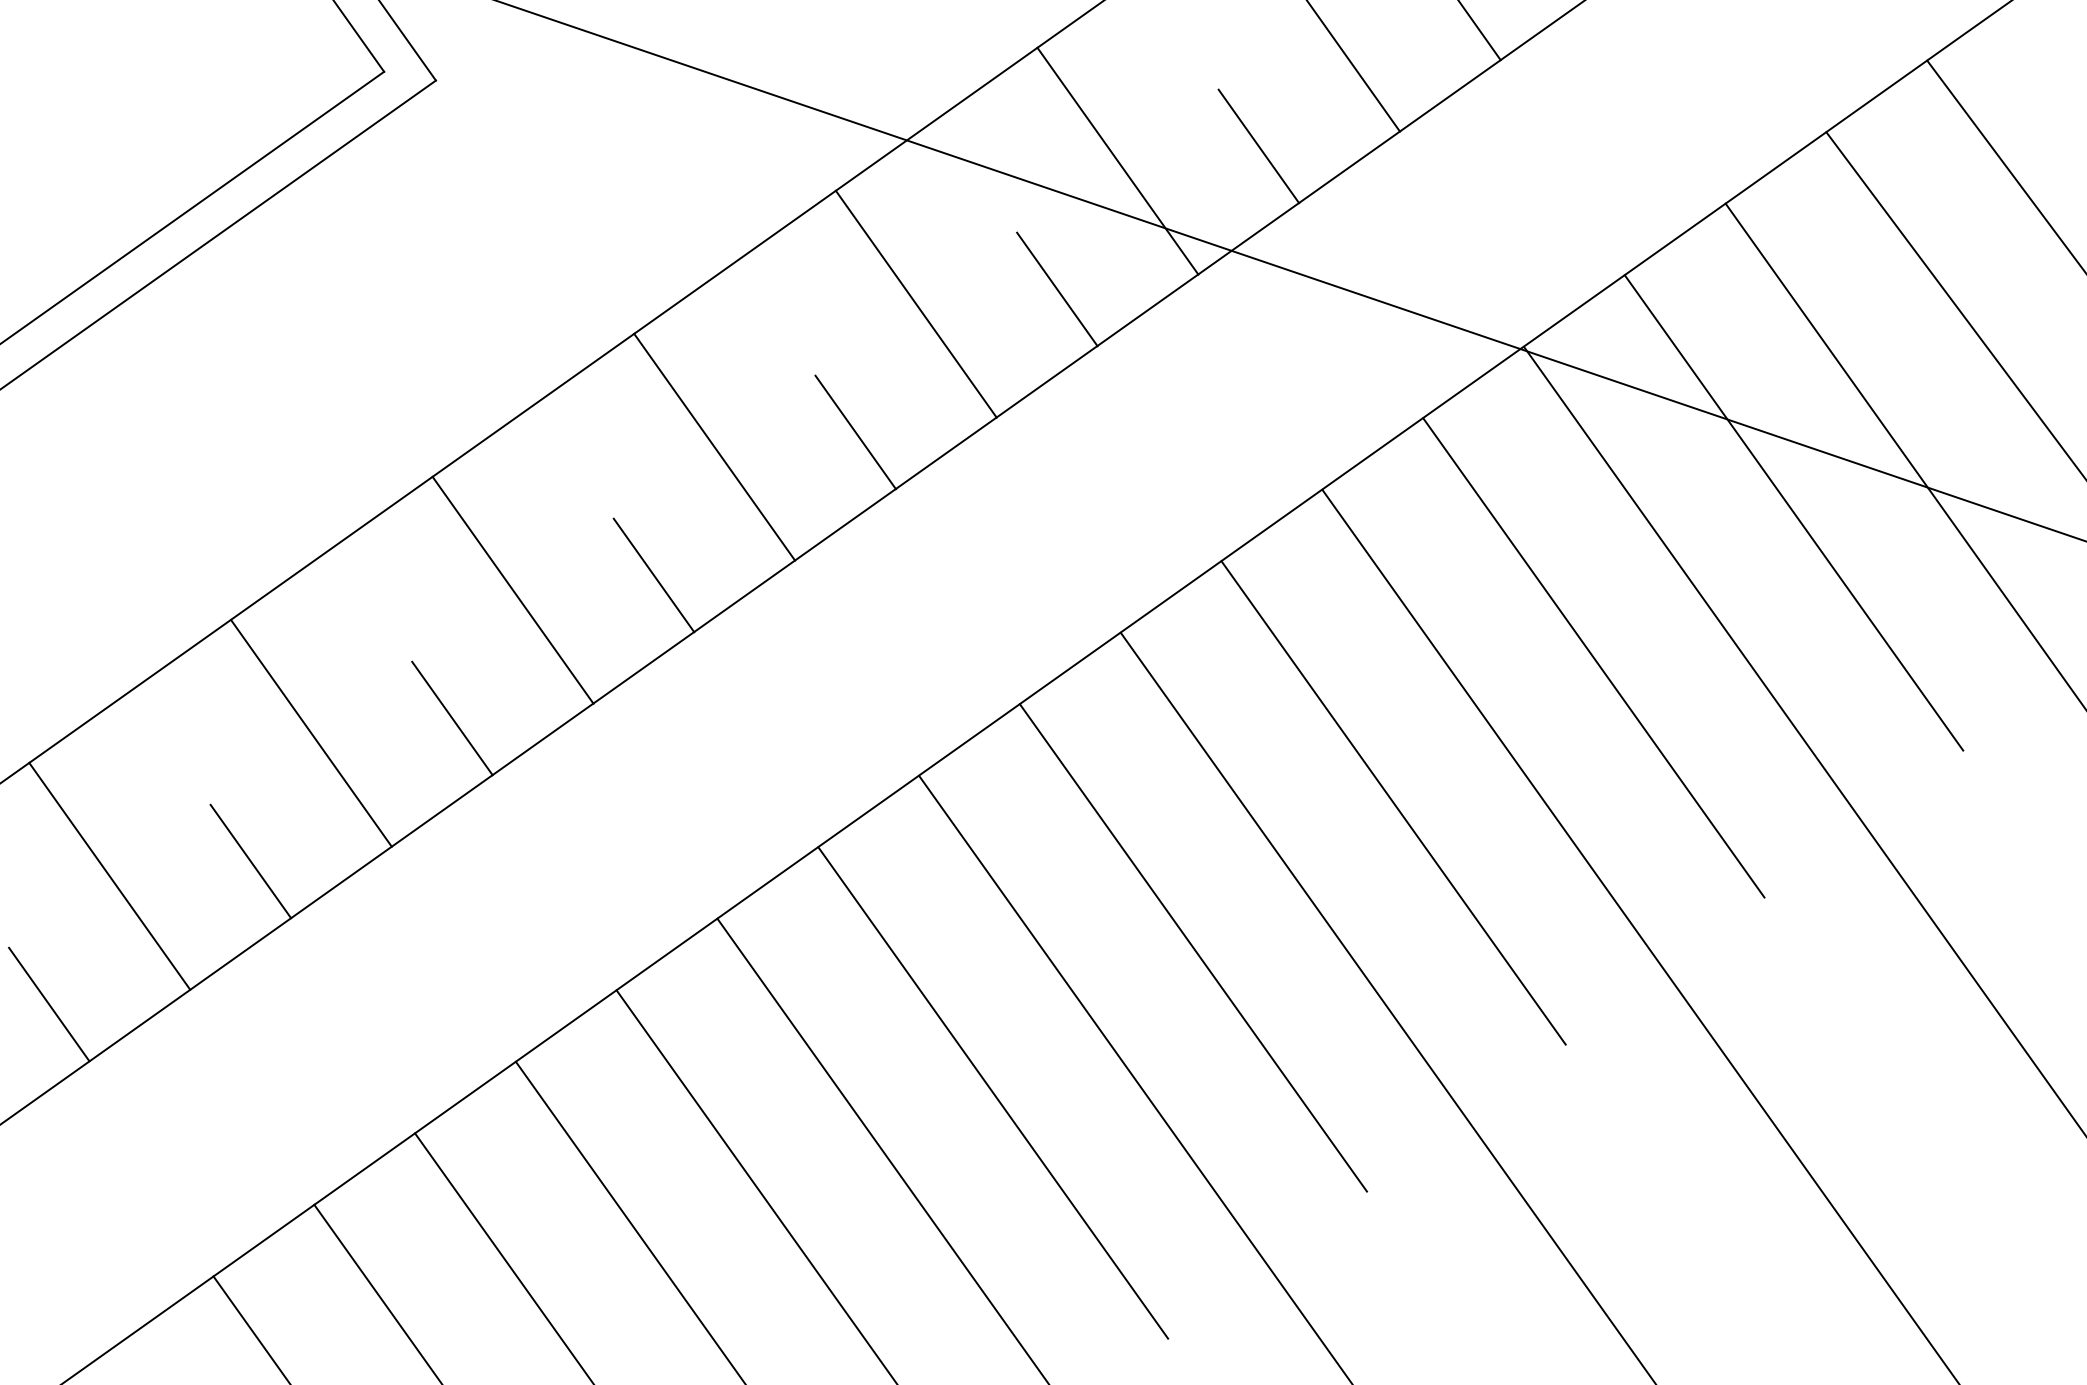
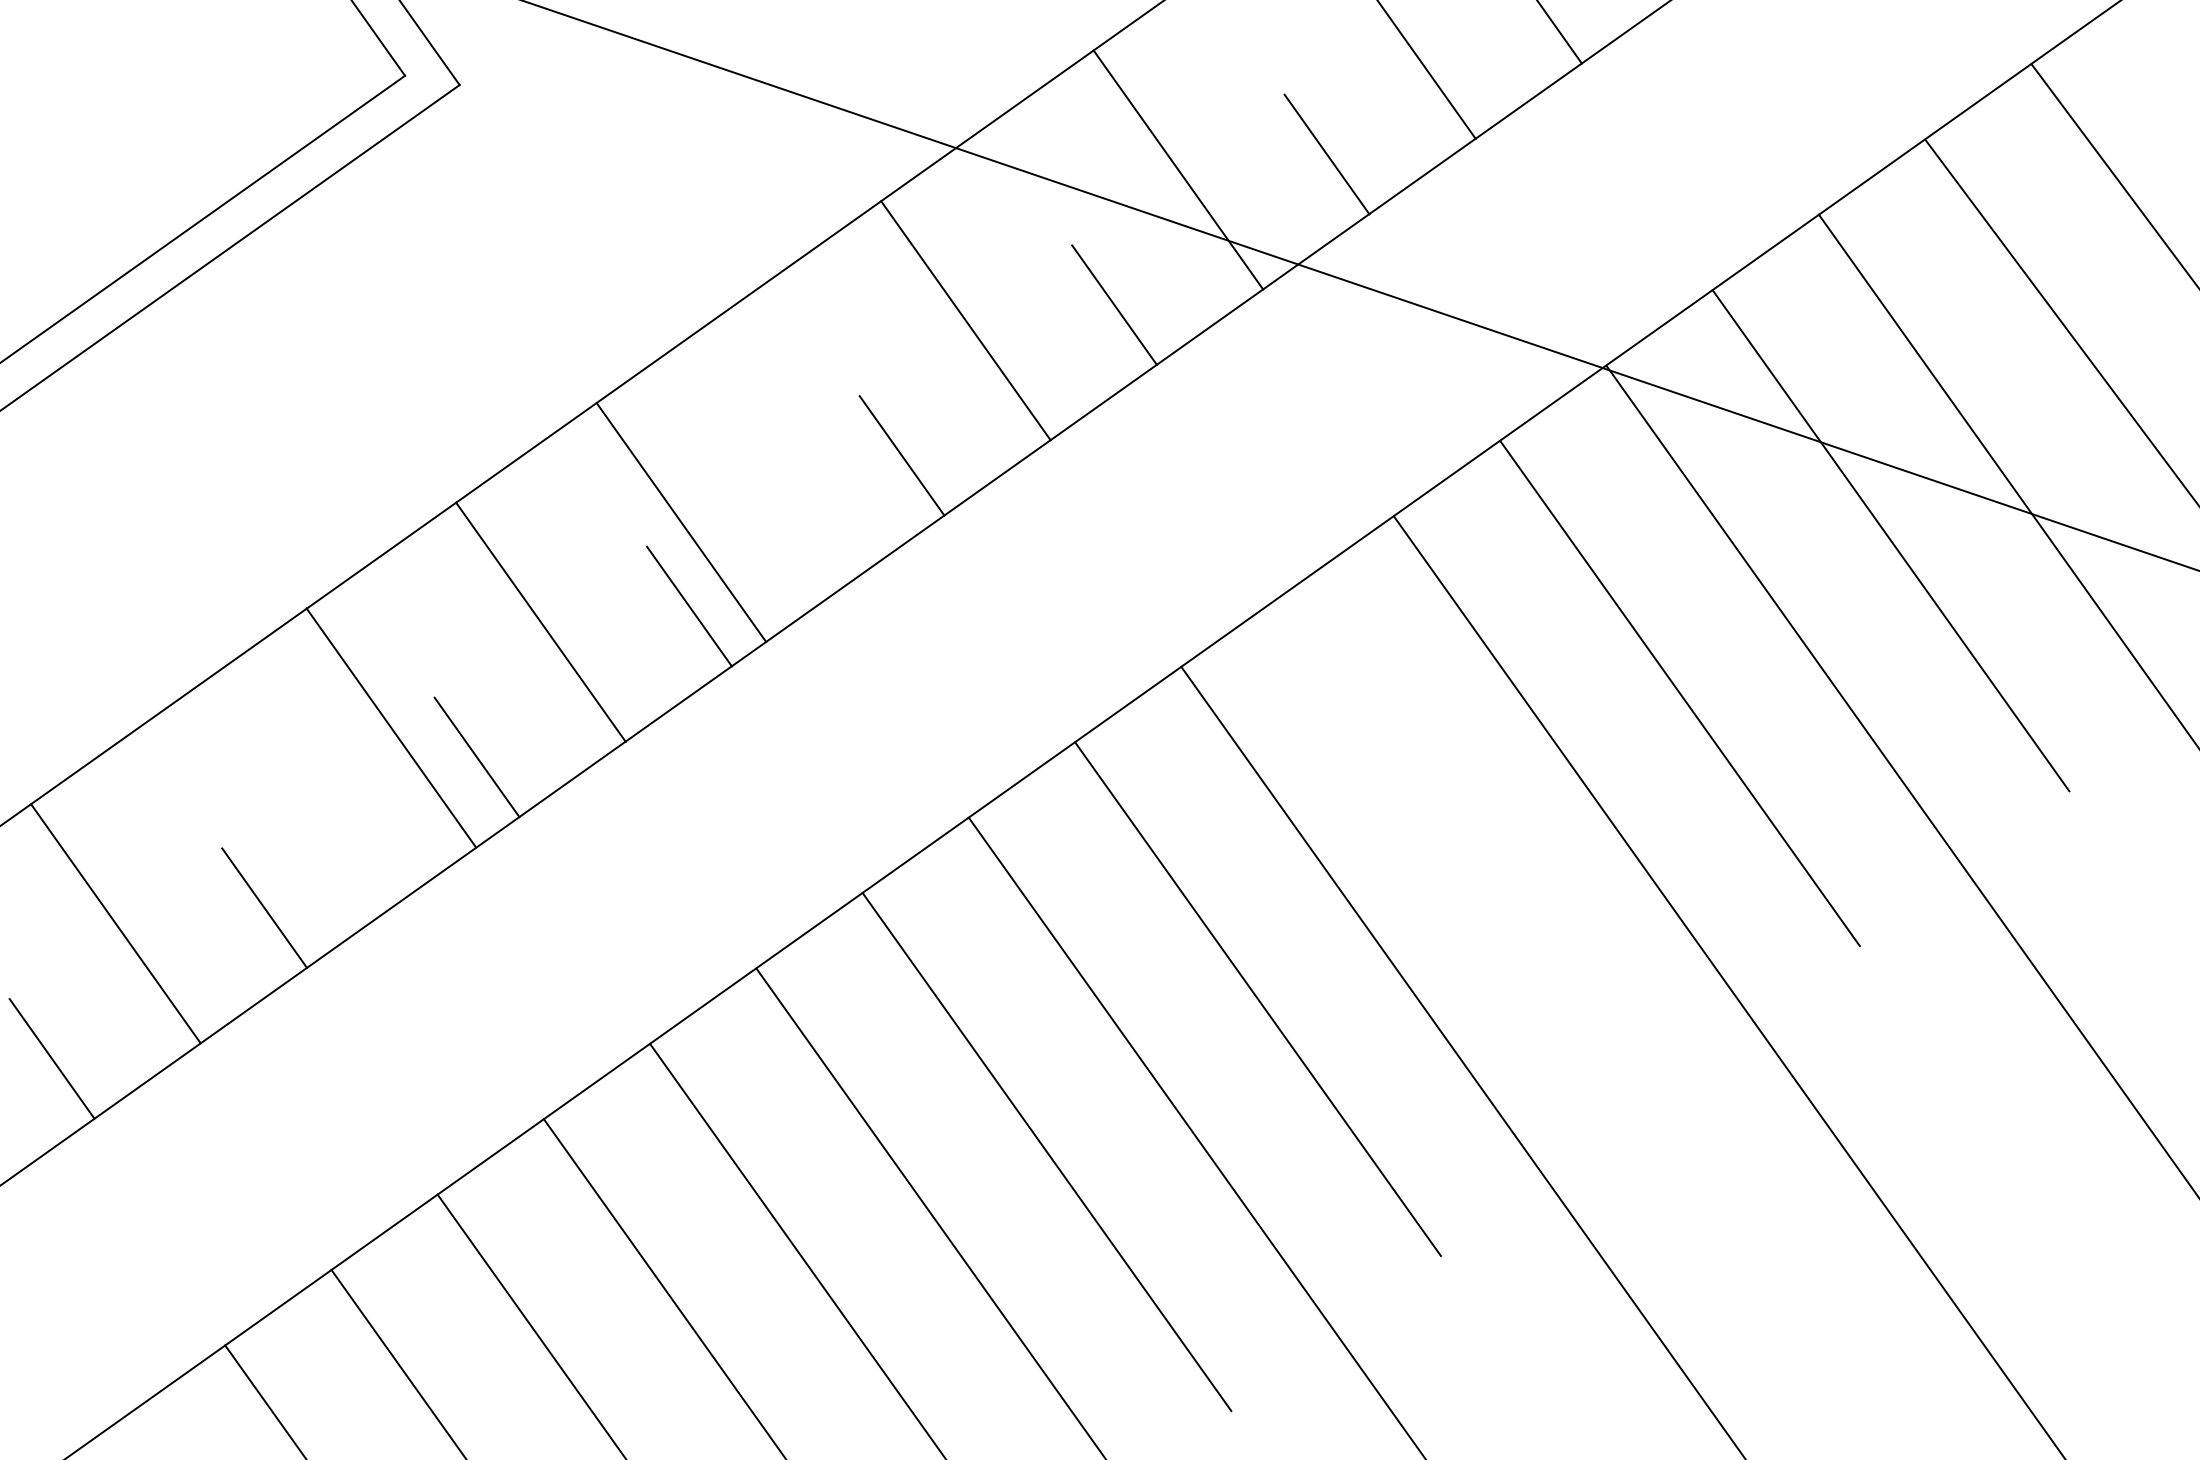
line: (714, 447) -> (681, 522), moved
line: (311, 732) -> (391, 727), moved
line: (1393, 803) -> (1468, 846), removed

